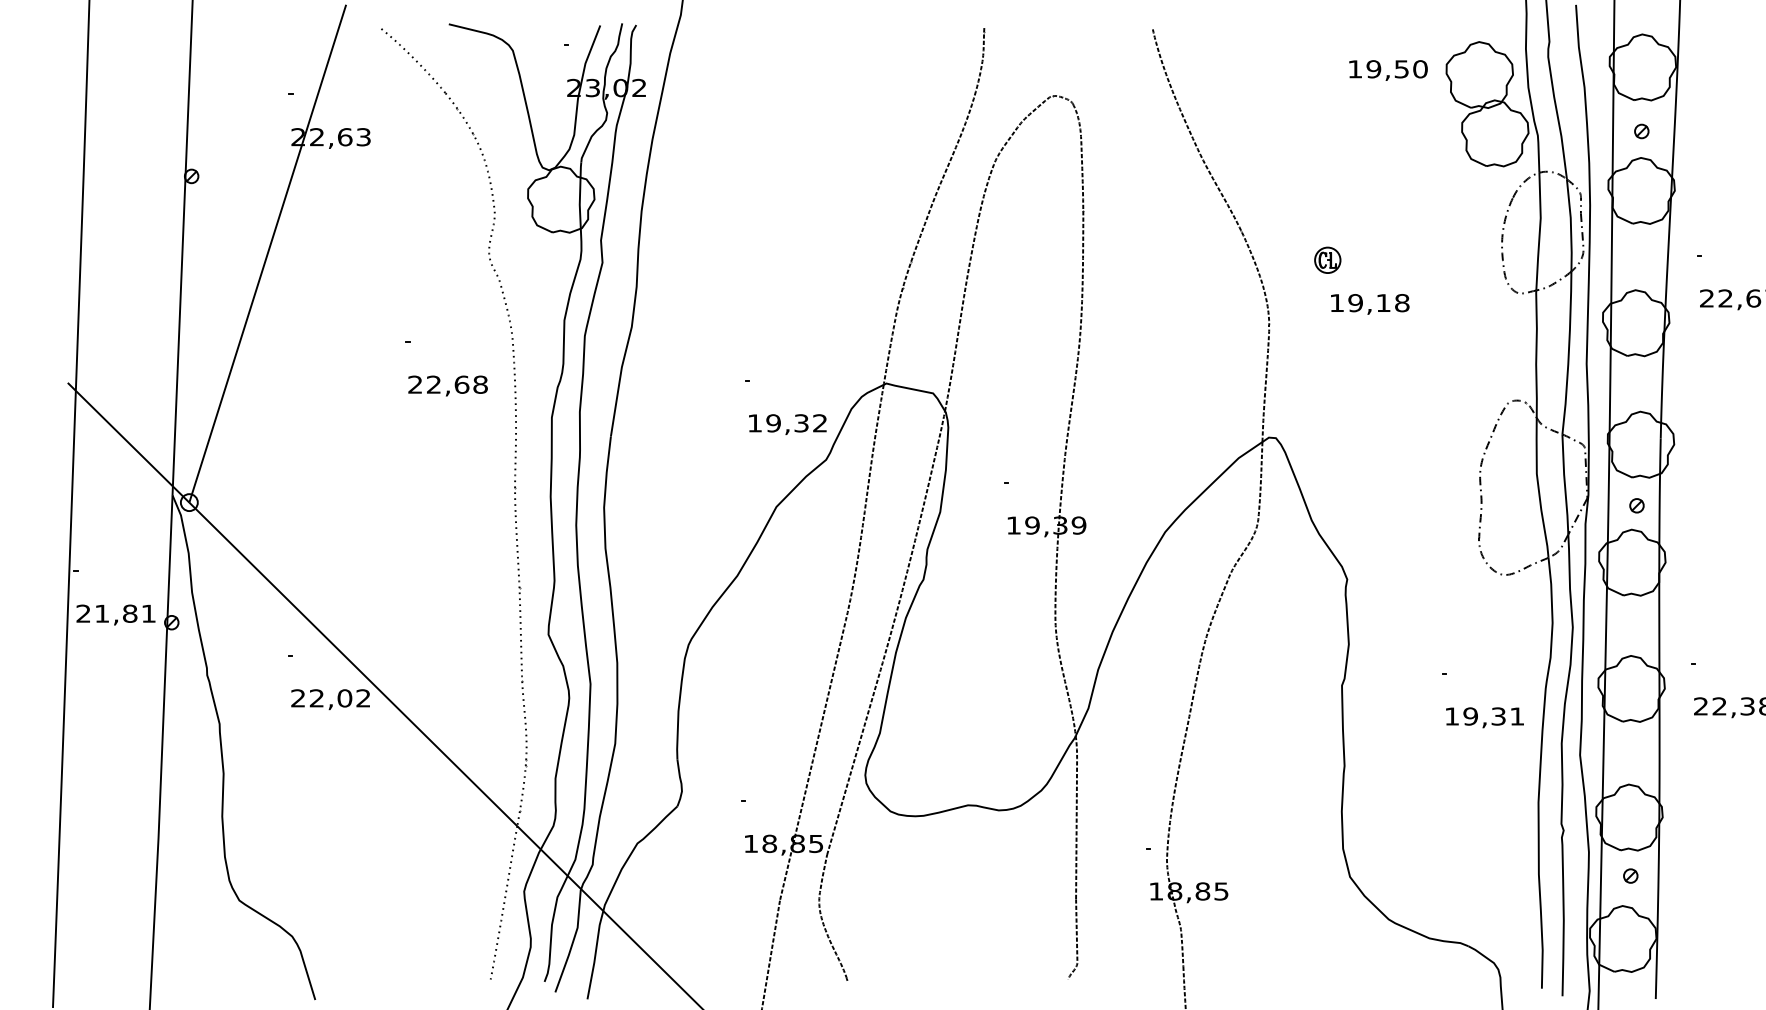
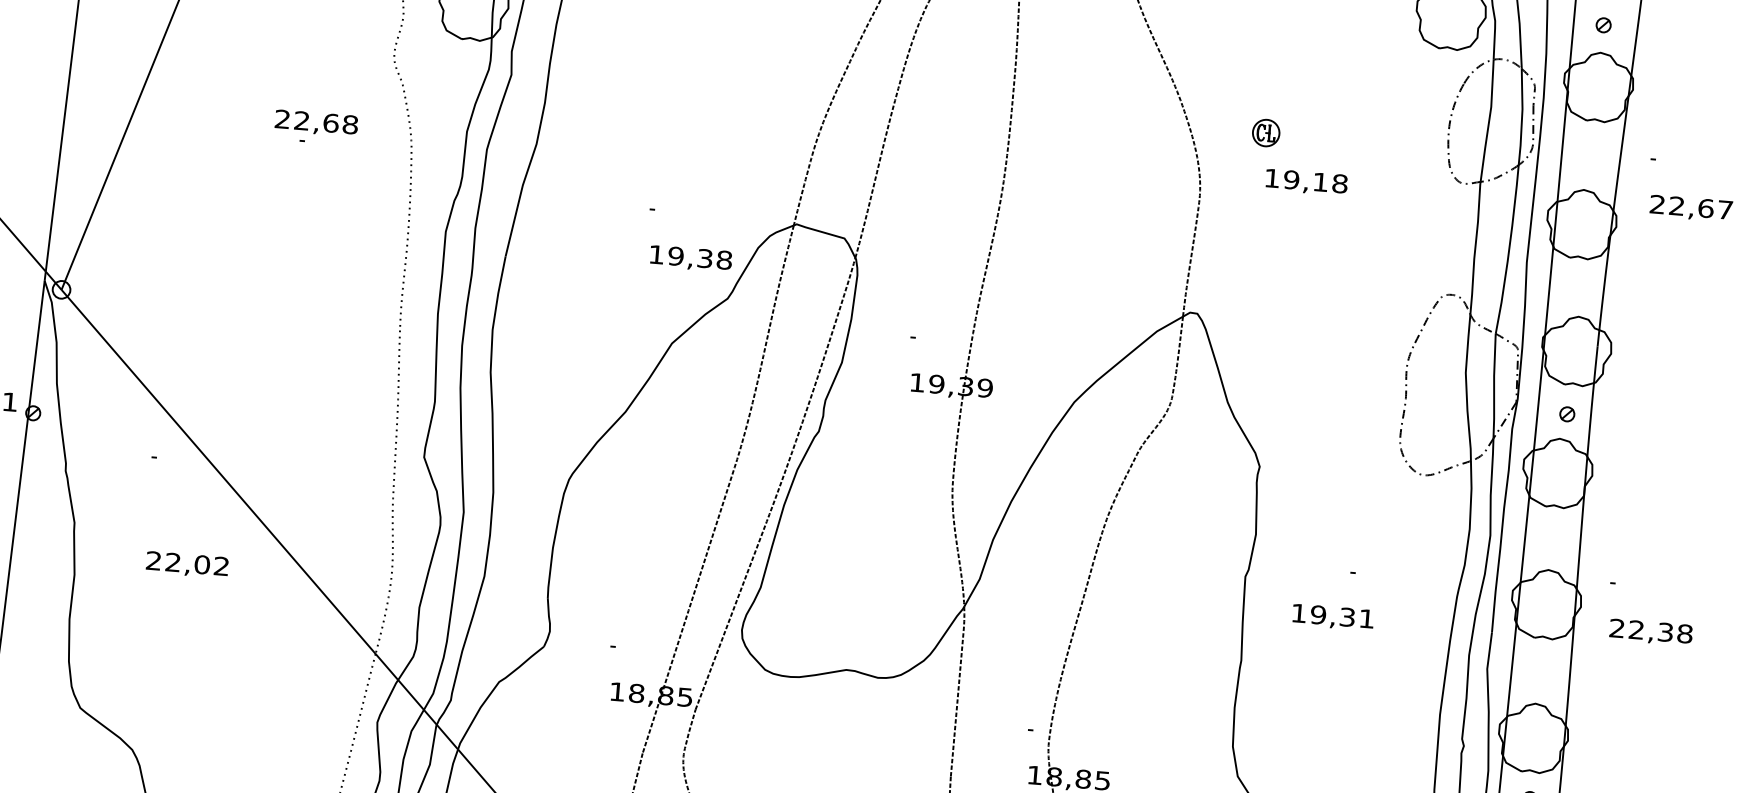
text: (447, 385) -> (315, 122), moved
text: (820, 423) -> (724, 260), 19,32 -> 19,38
text: (330, 699) -> (187, 564), moved
text: (1484, 717) -> (1332, 617), moved

